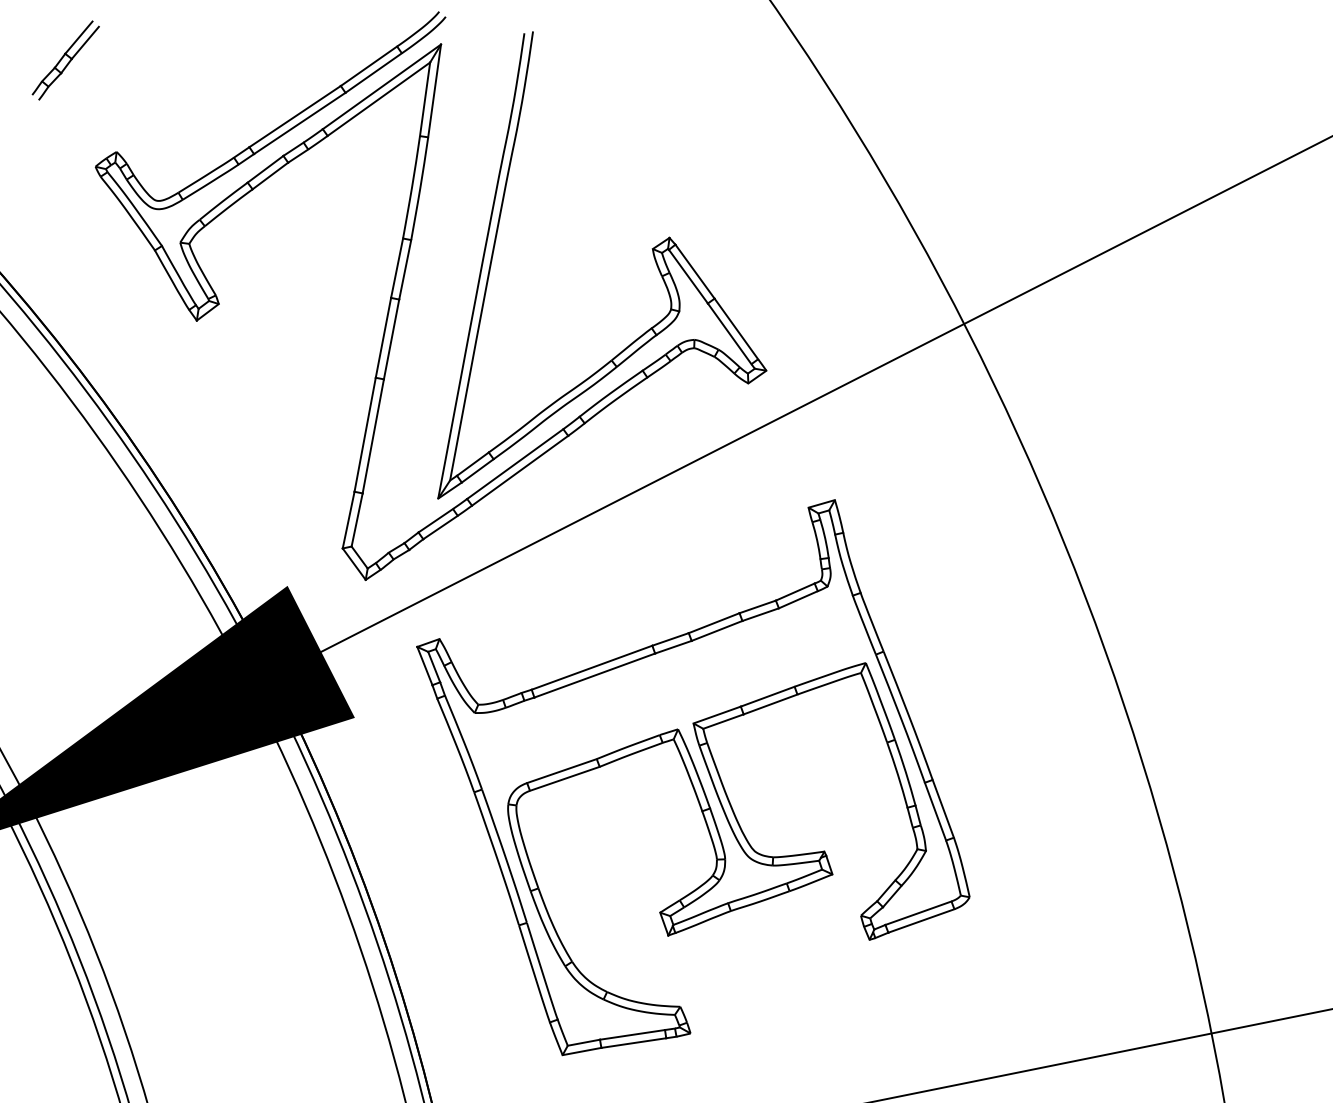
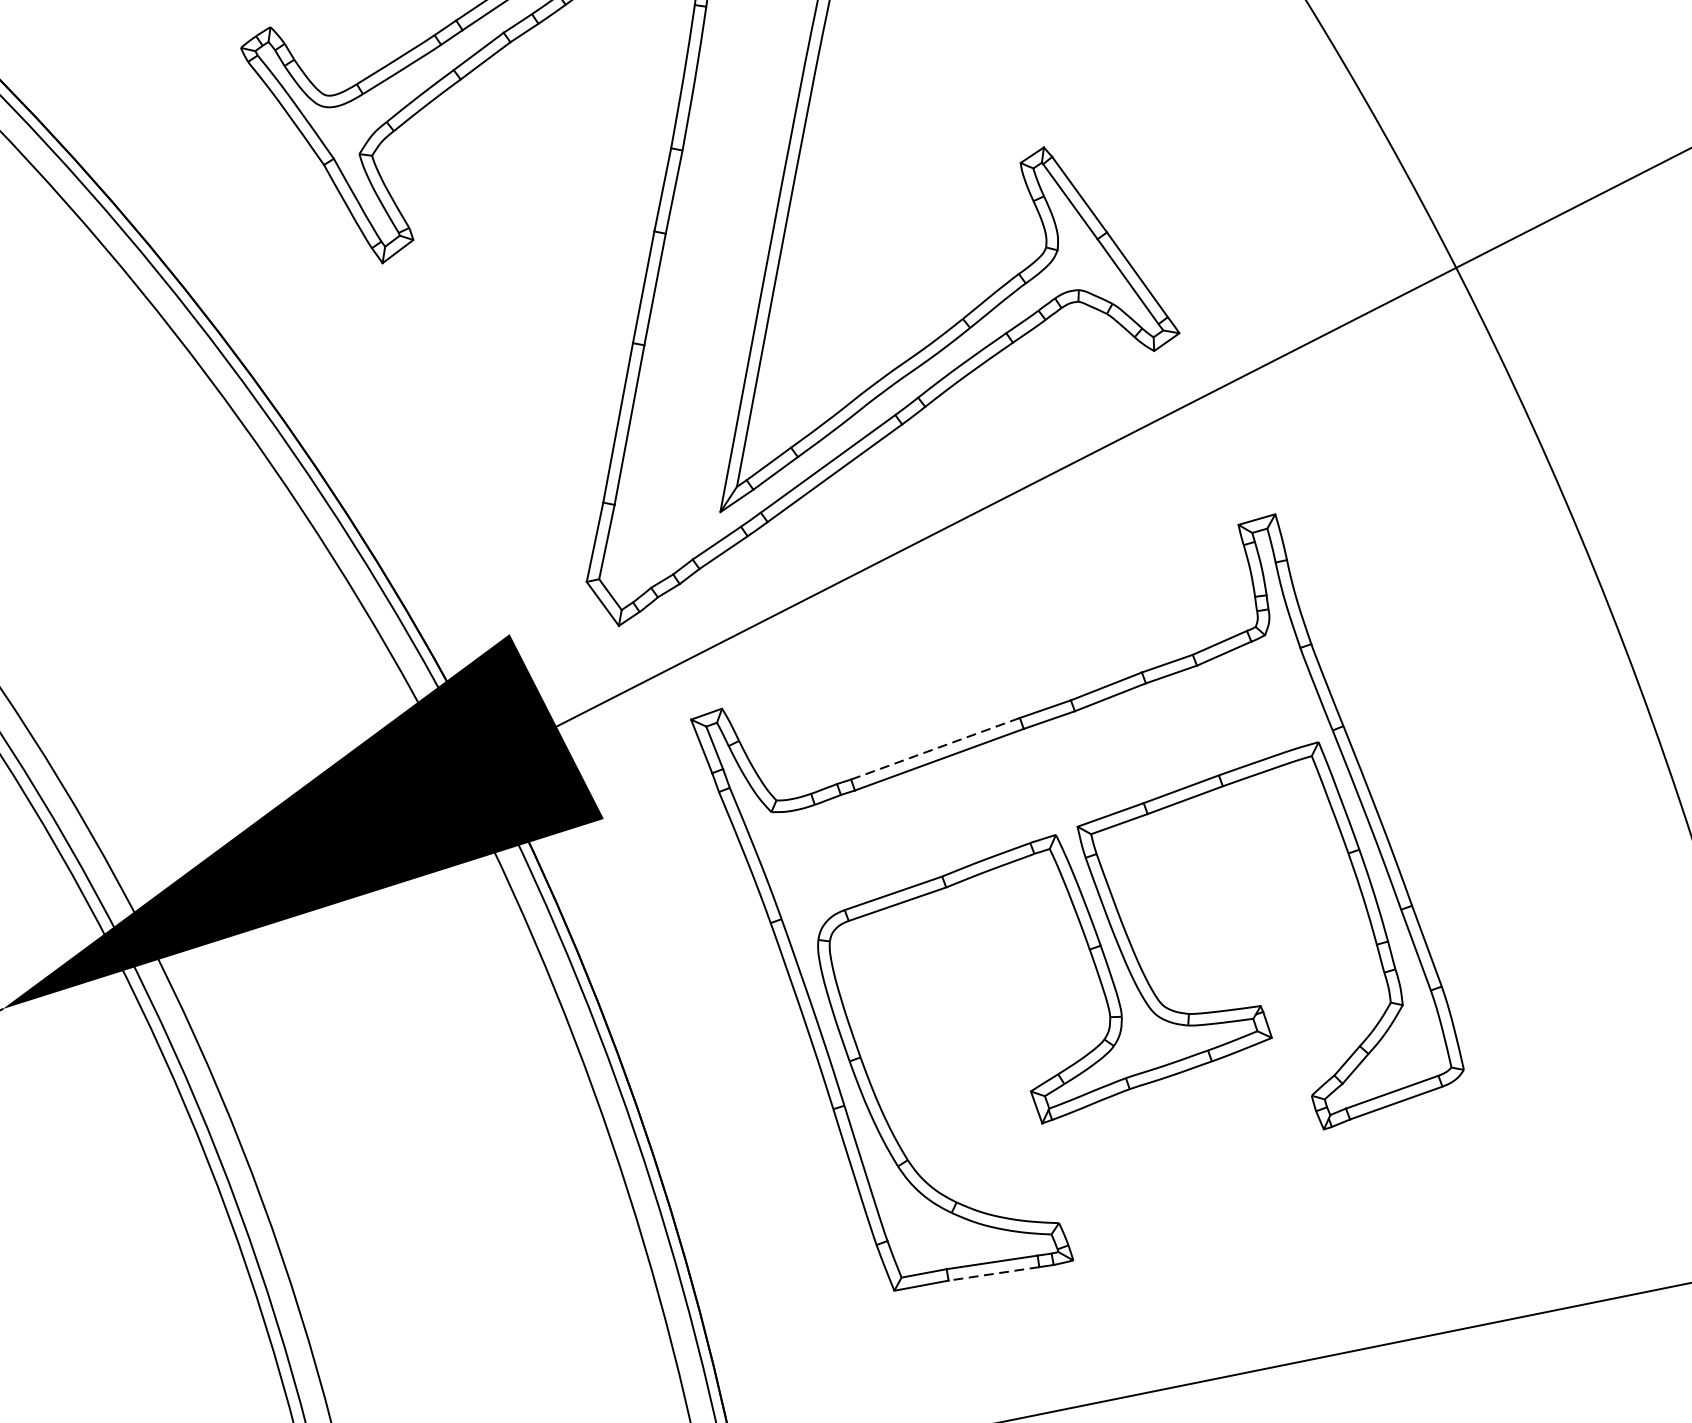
line: (592, 667) -> (936, 748), solid -> dashed
line: (633, 1043) -> (993, 1274), solid -> dashed

